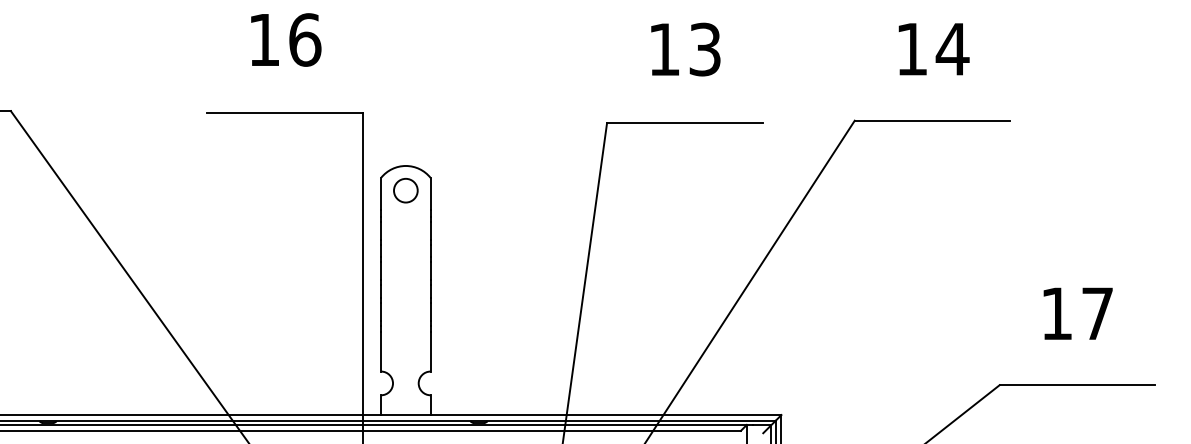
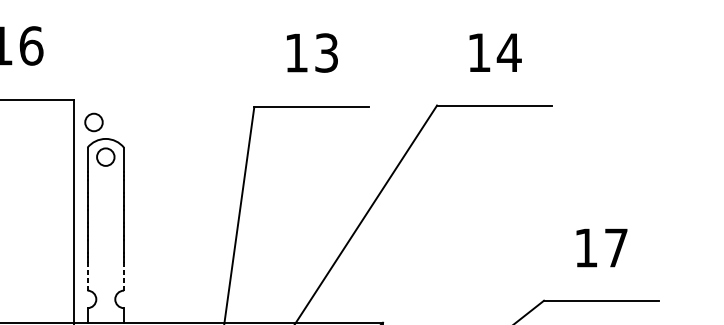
circle: (389, 143) -> (93, 122), added
line: (381, 351) -> (87, 275), solid -> dashed
line: (430, 351) -> (123, 275), solid -> dashed

